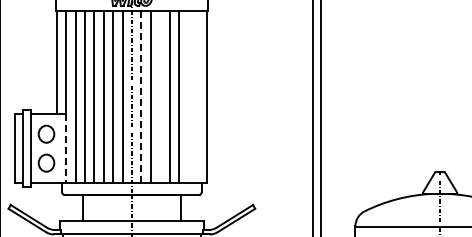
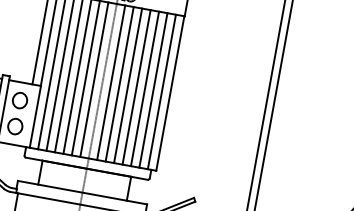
line: (141, 97) -> (111, 83), dashed -> solid
line: (160, 97) -> (128, 86), added
line: (188, 97) -> (153, 90), added
line: (197, 97) -> (161, 92), added
line: (66, 149) -> (35, 117), dashed -> solid

